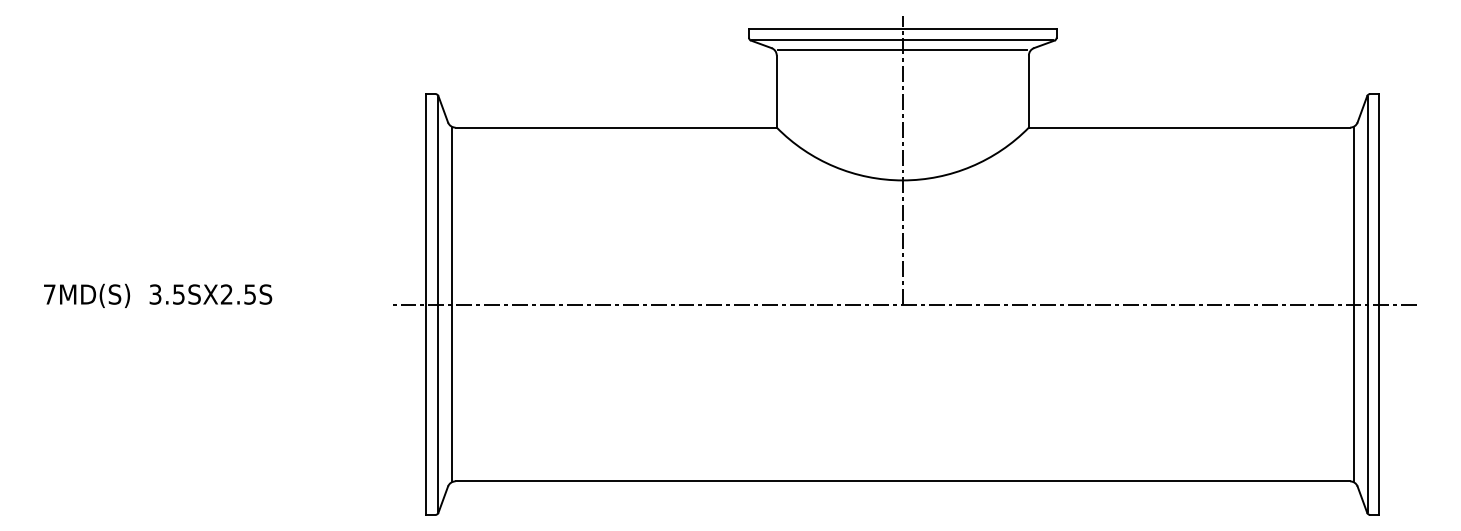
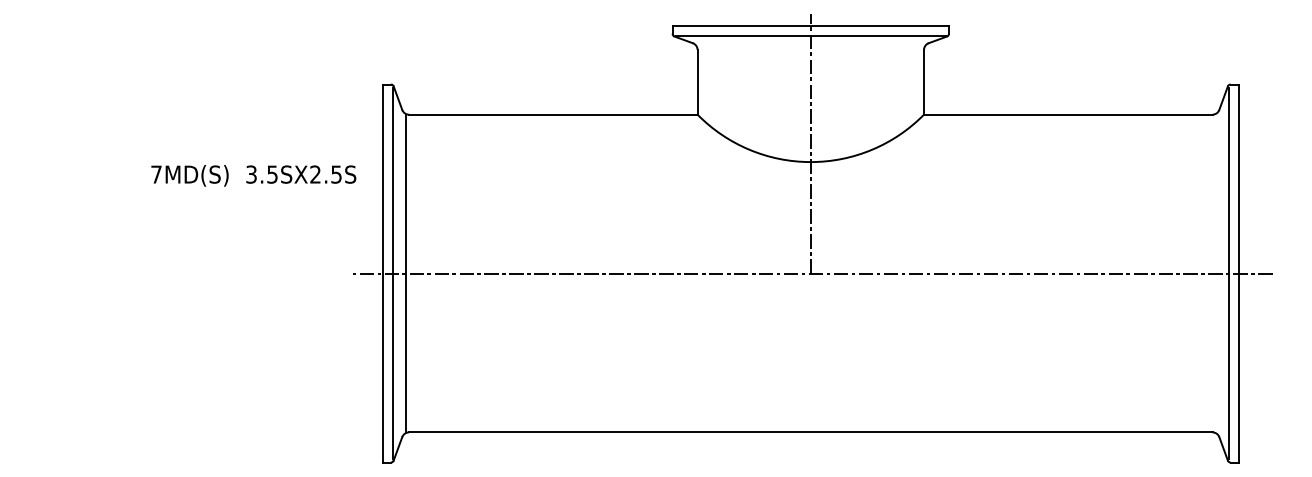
line: (902, 49) -> (810, 44), removed
text: (157, 295) -> (253, 175), moved
line: (1353, 304) -> (1215, 273), removed

